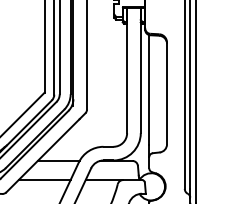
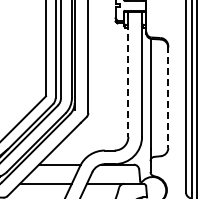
line: (127, 71) -> (128, 75), solid -> dashed
line: (167, 93) -> (168, 97), solid -> dashed

